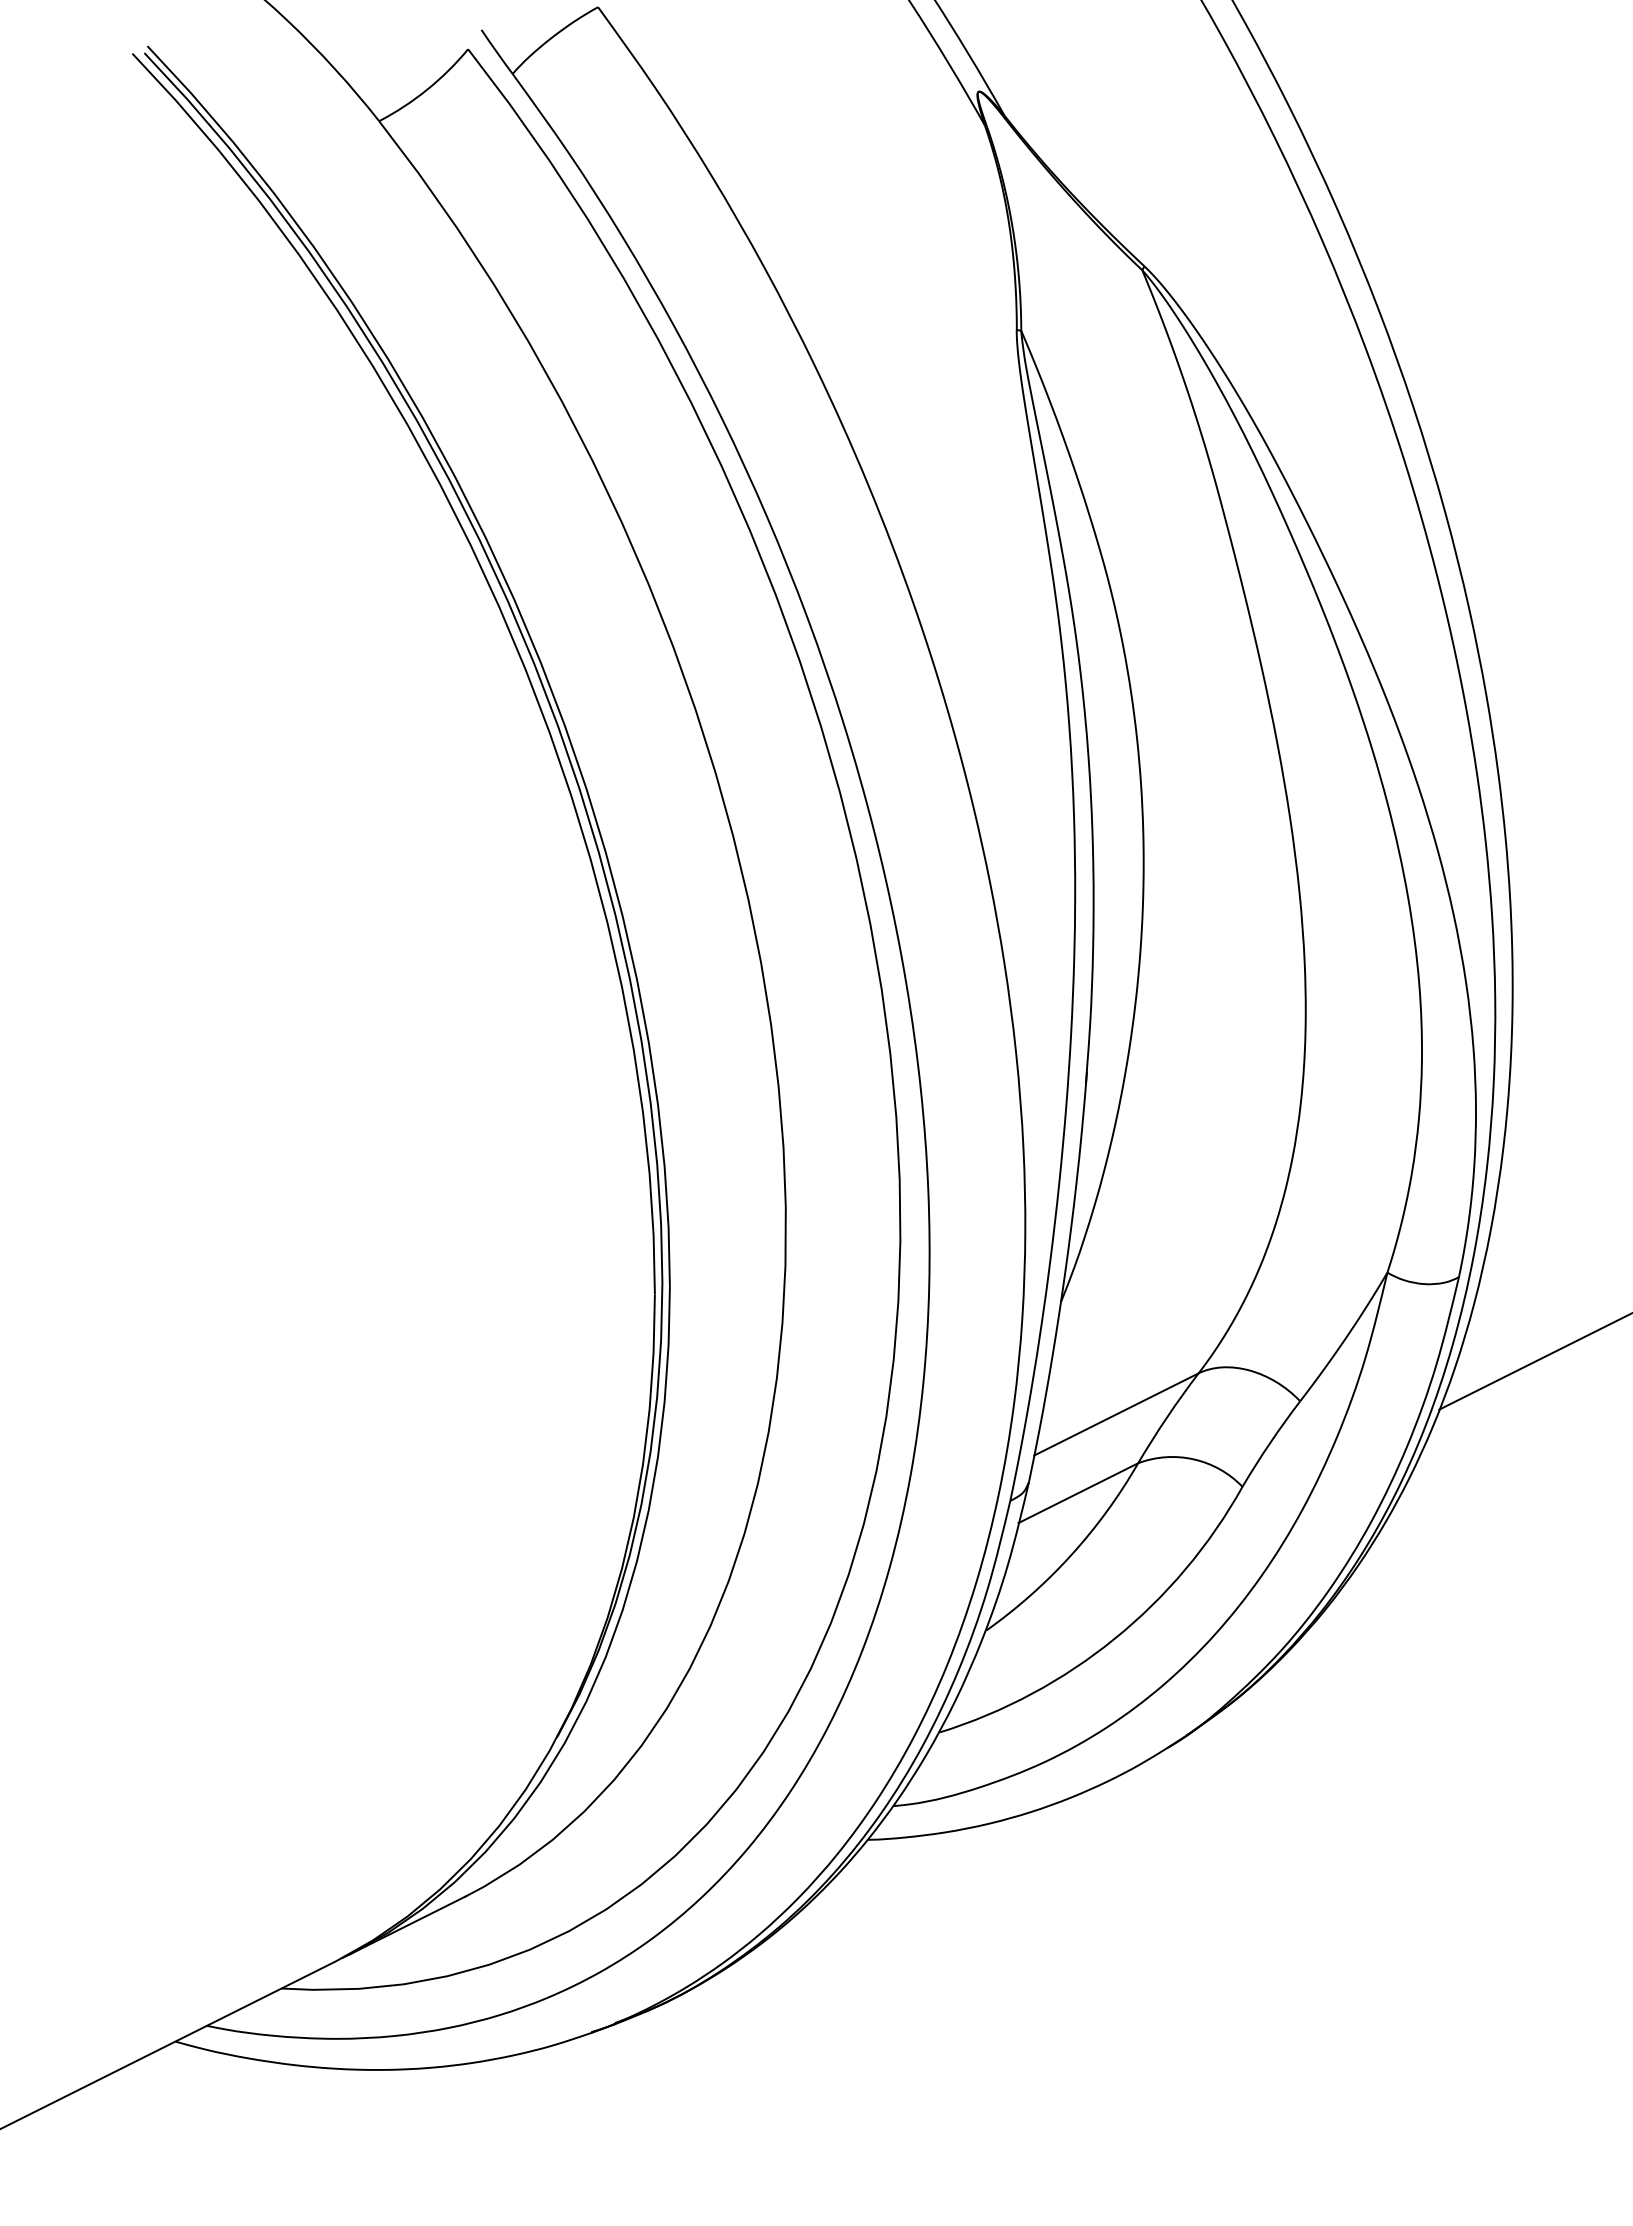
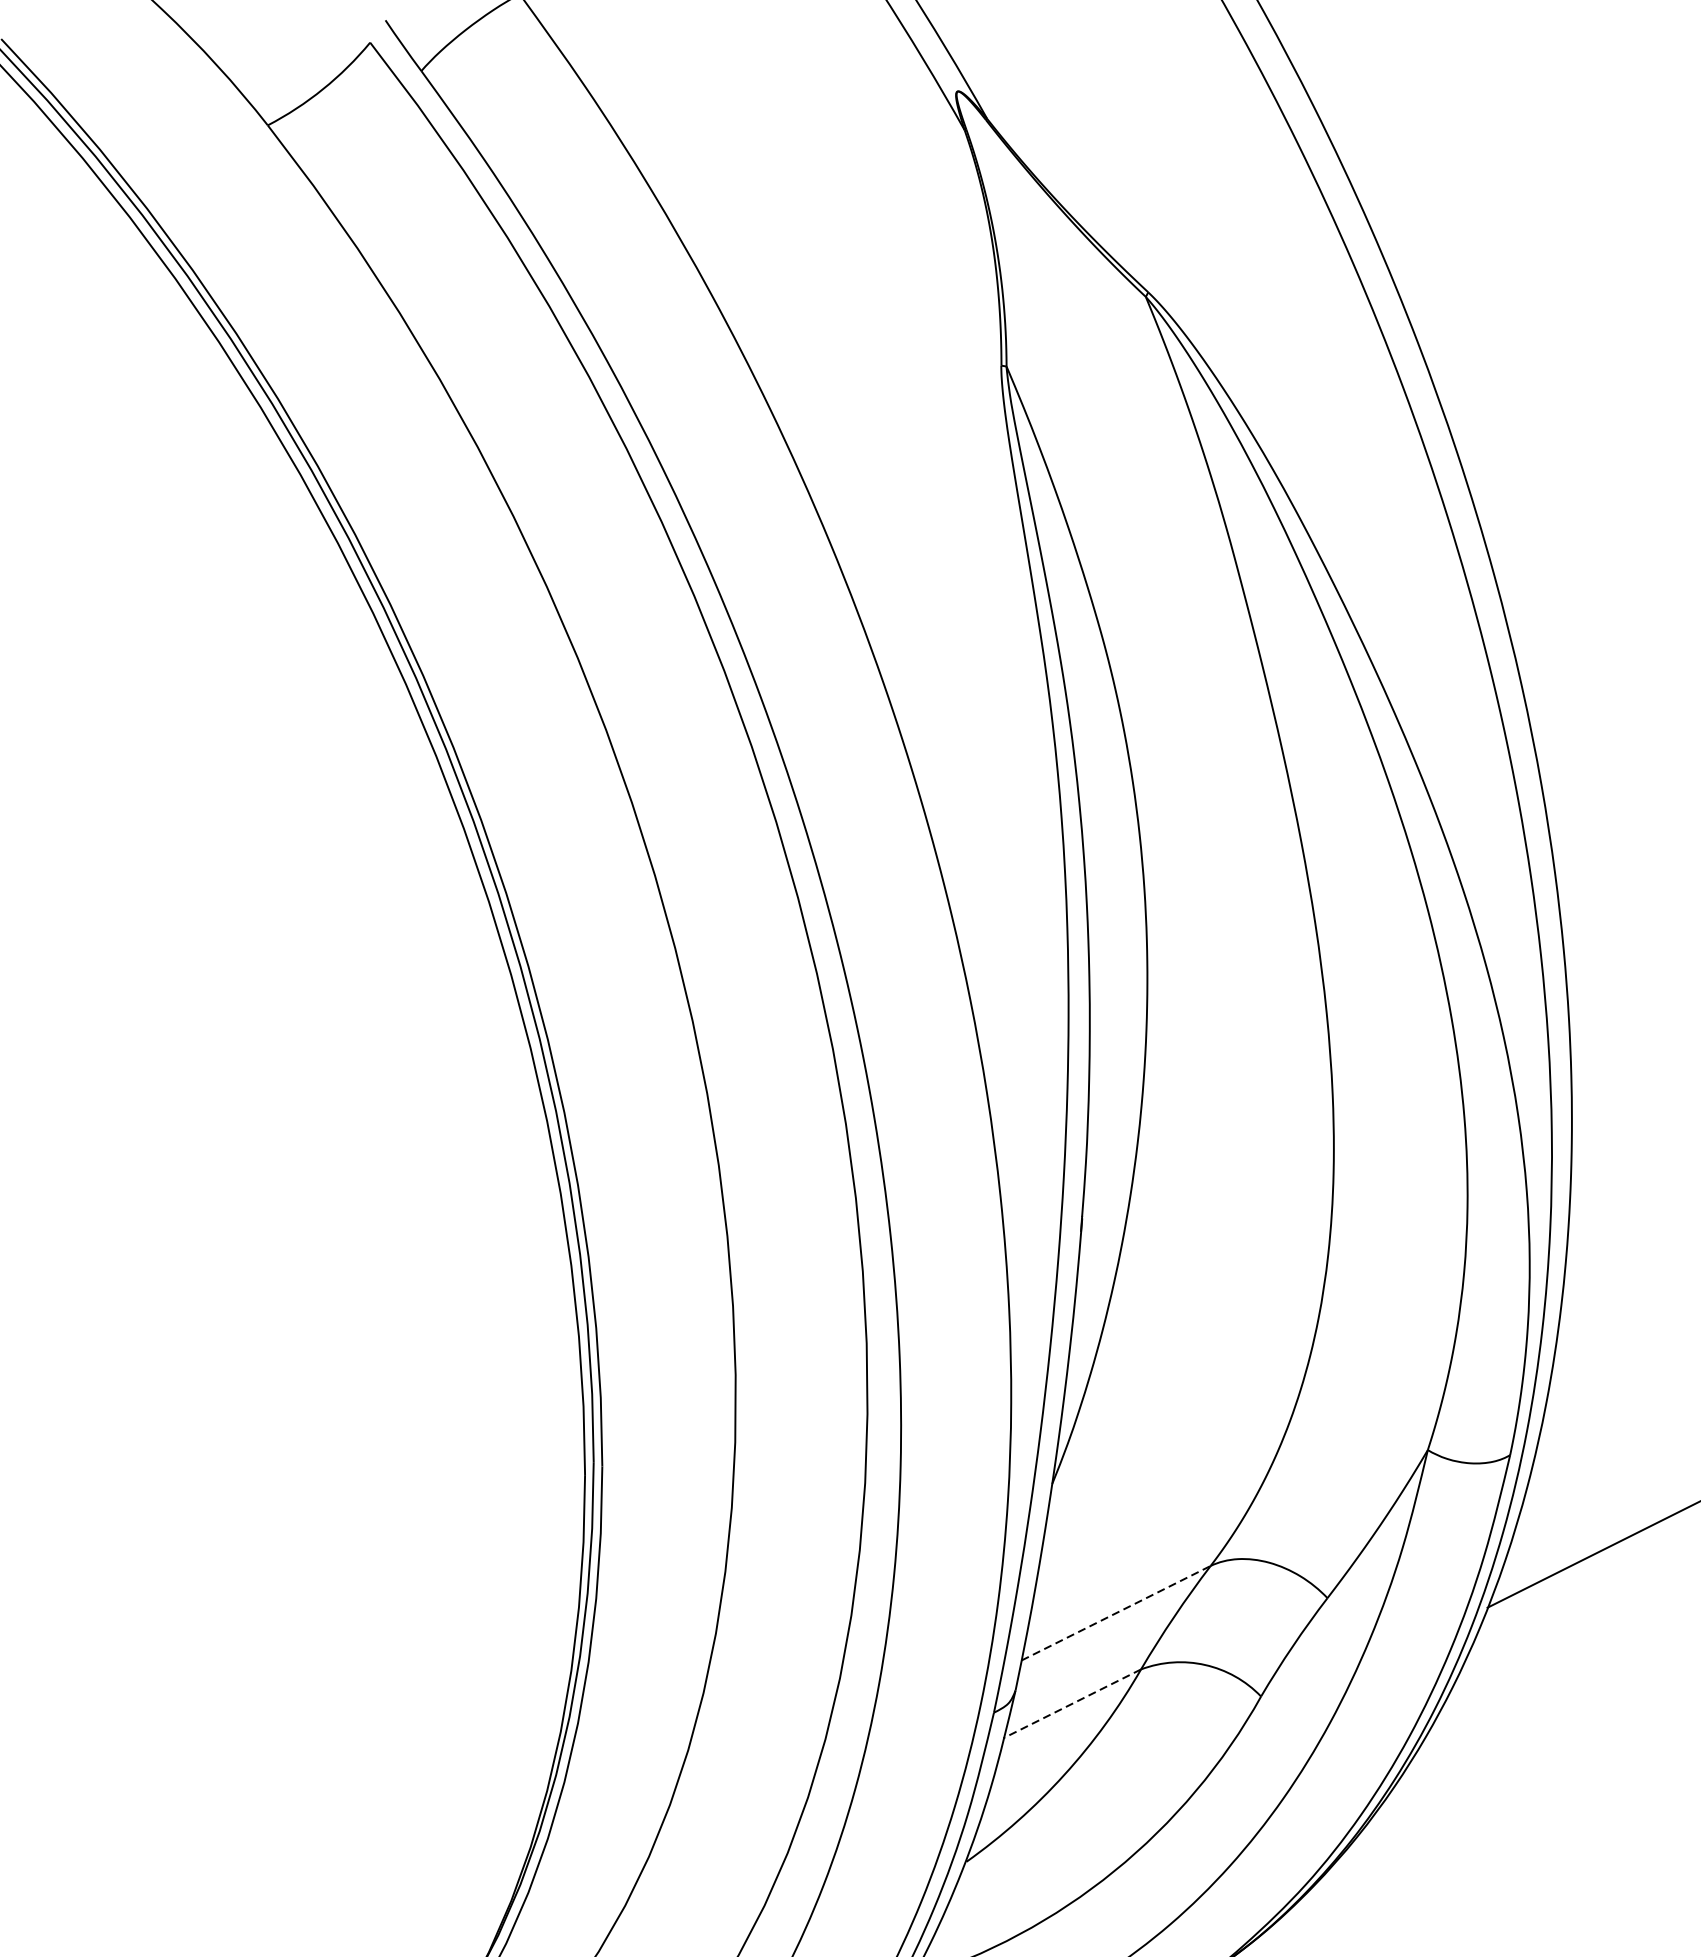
line: (1116, 1414) -> (1116, 1613), solid -> dashed
line: (1078, 1493) -> (1072, 1704), solid -> dashed

